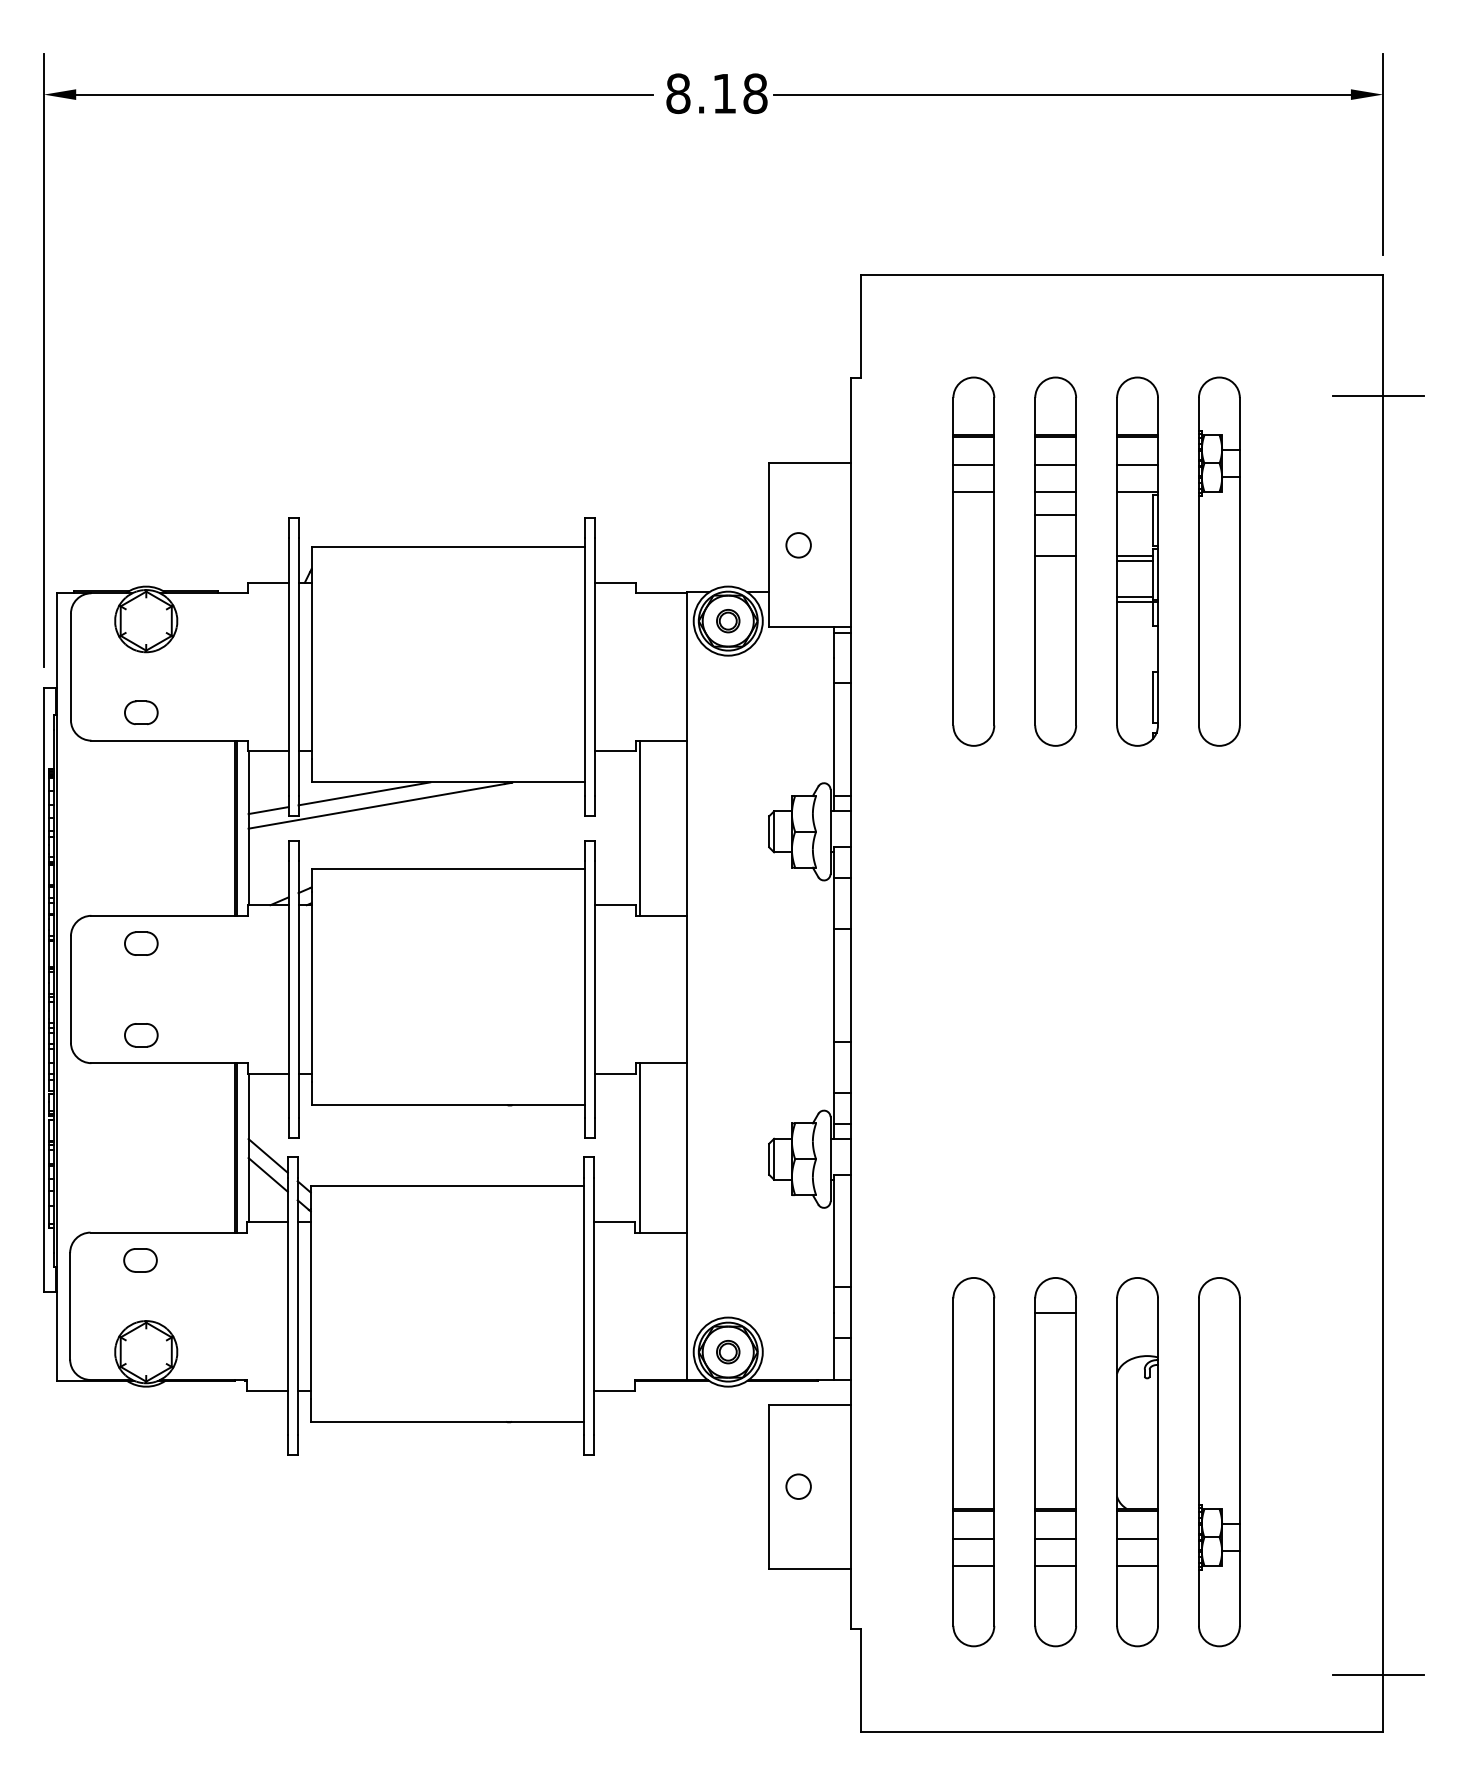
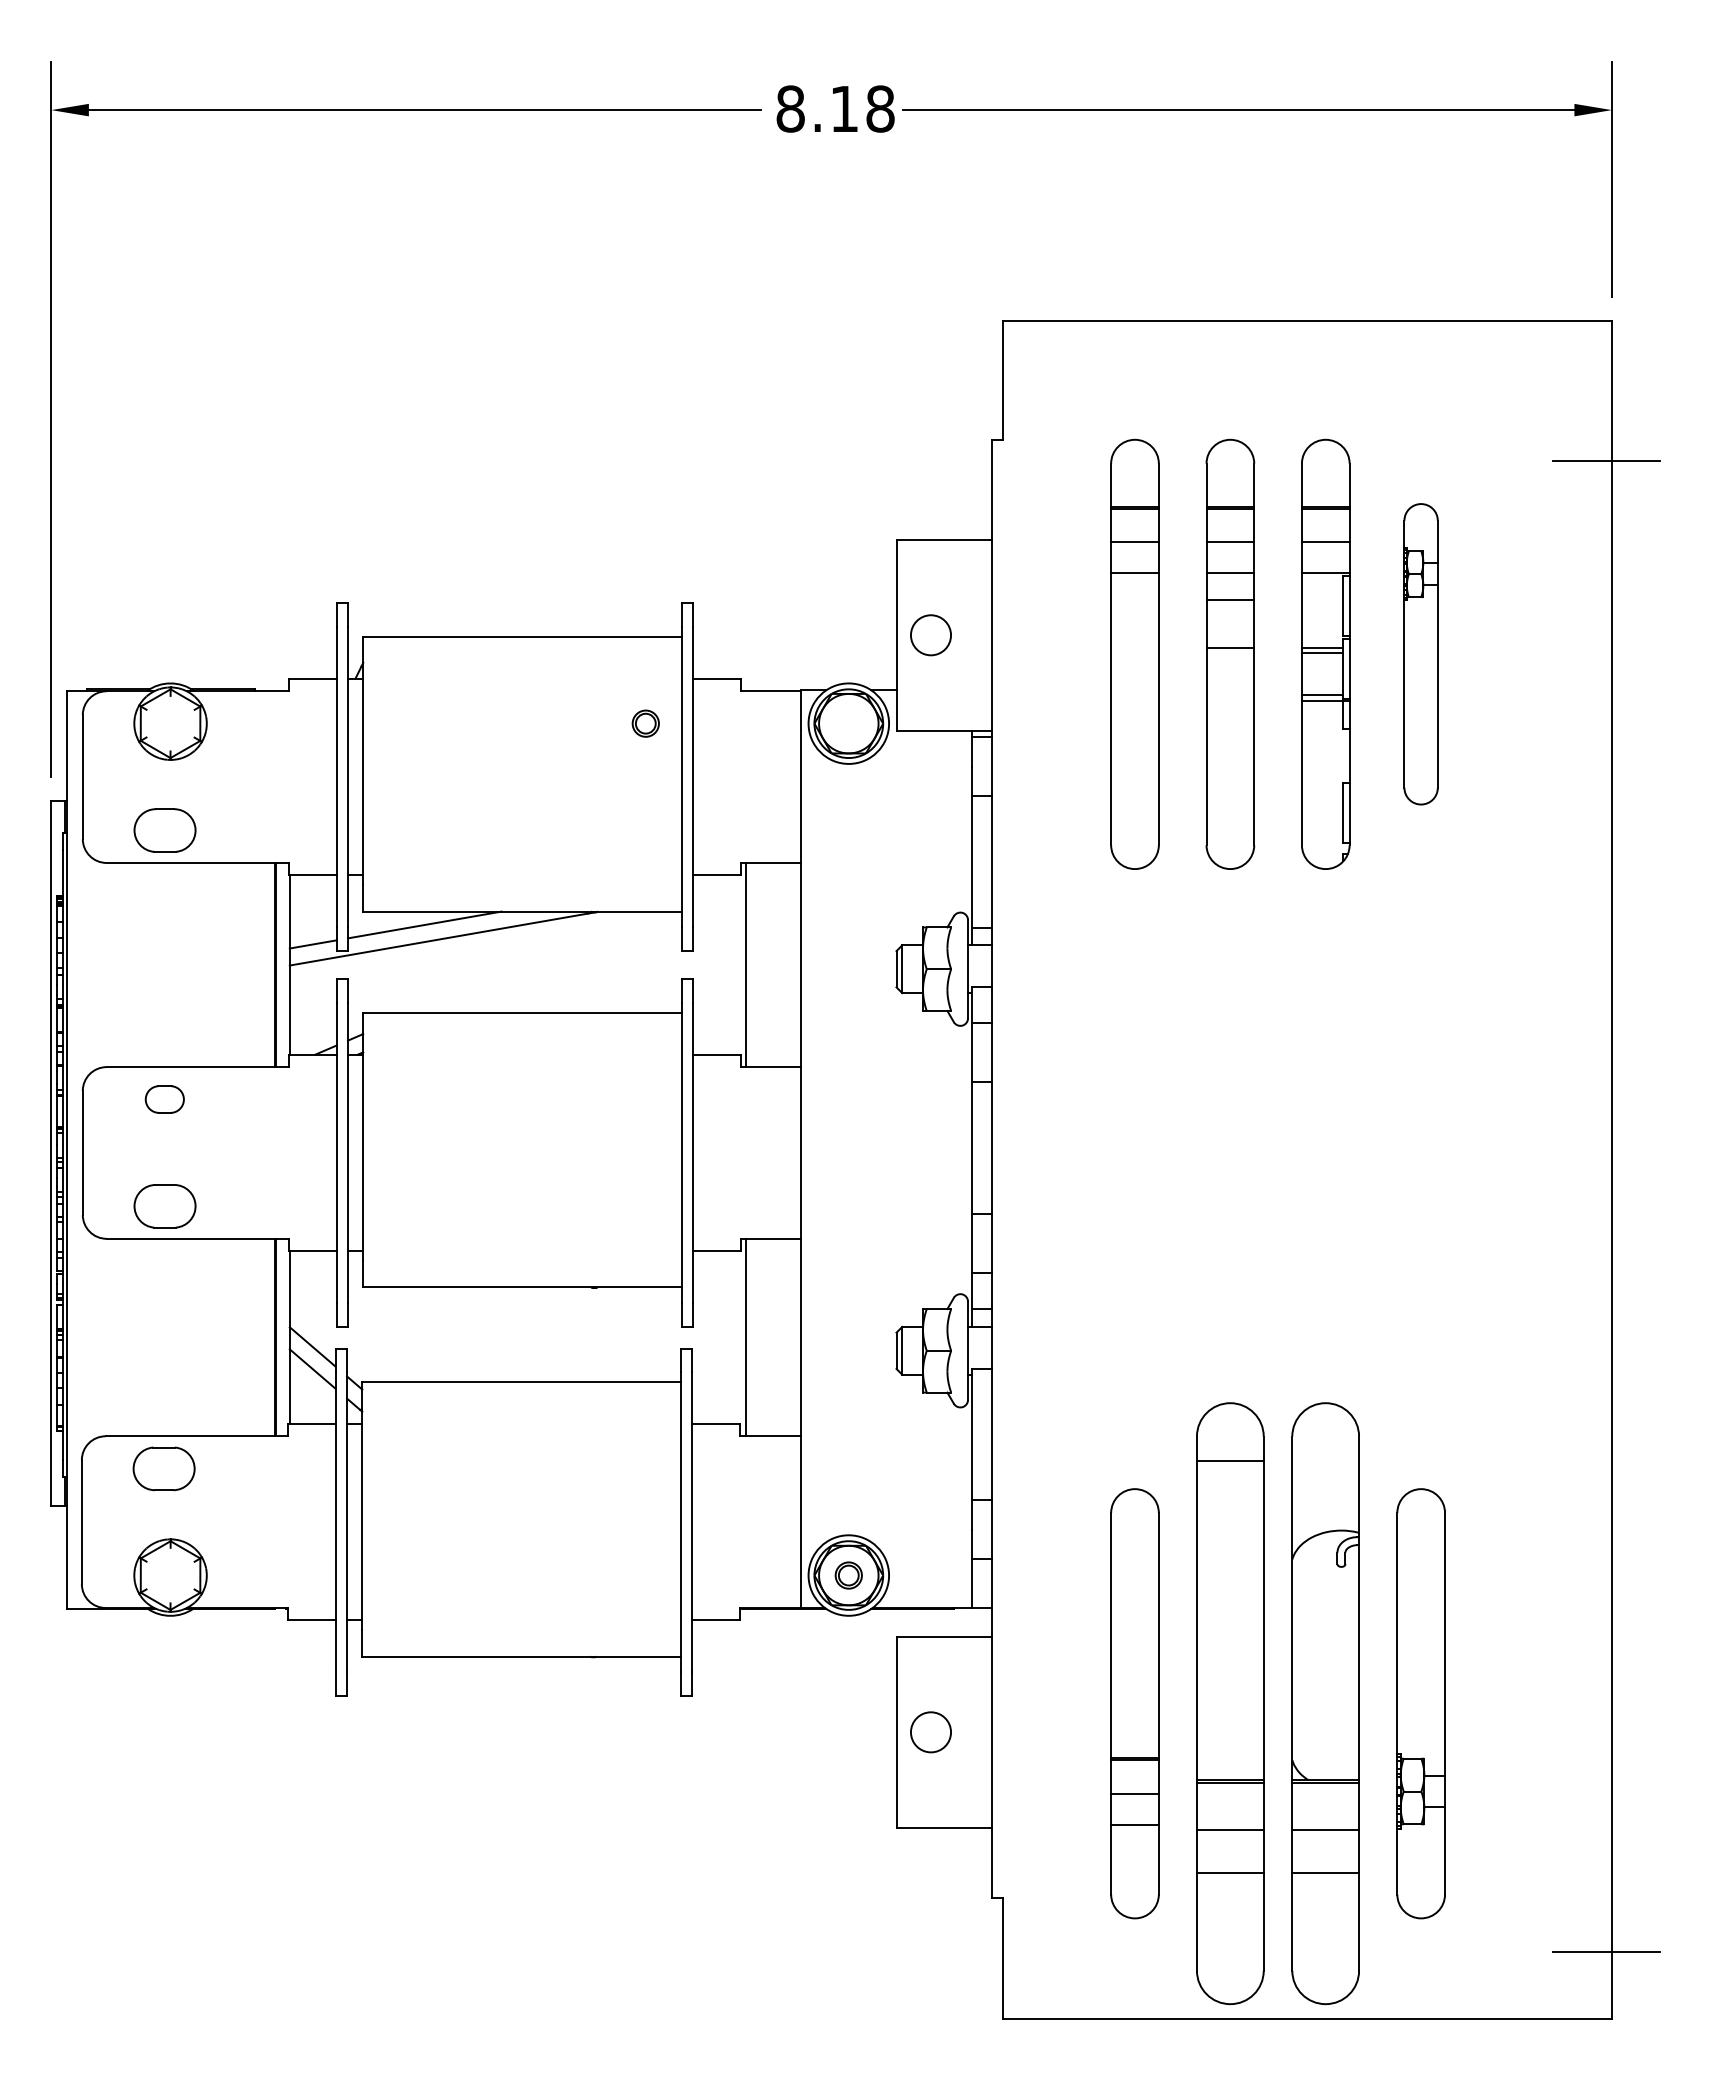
circle: (798, 545) -> (930, 635), size x1.4
part: (1218, 560) -> (1420, 653), size x0.7
part: (727, 620) -> (645, 723), moved
part: (141, 712) -> (164, 830), size x1.6
part: (141, 1035) -> (164, 1206), size x1.6
part: (140, 1260) -> (163, 1468), size x1.6
part: (1055, 1461) -> (1230, 1703), size x1.4
part: (1137, 1461) -> (1325, 1703), size x1.4
circle: (798, 1486) -> (930, 1732), size x1.4

